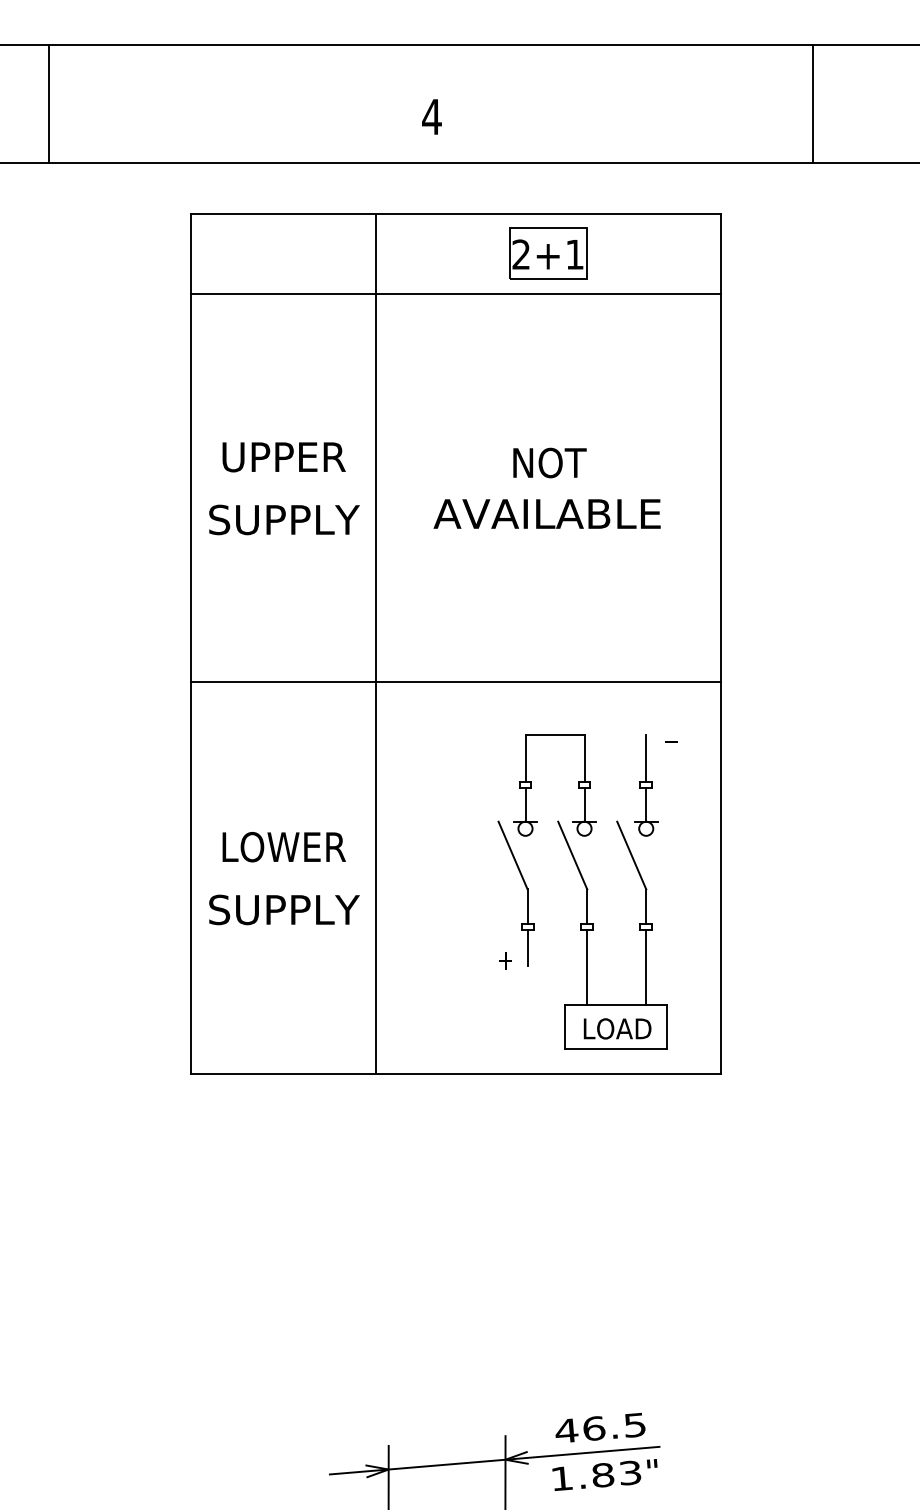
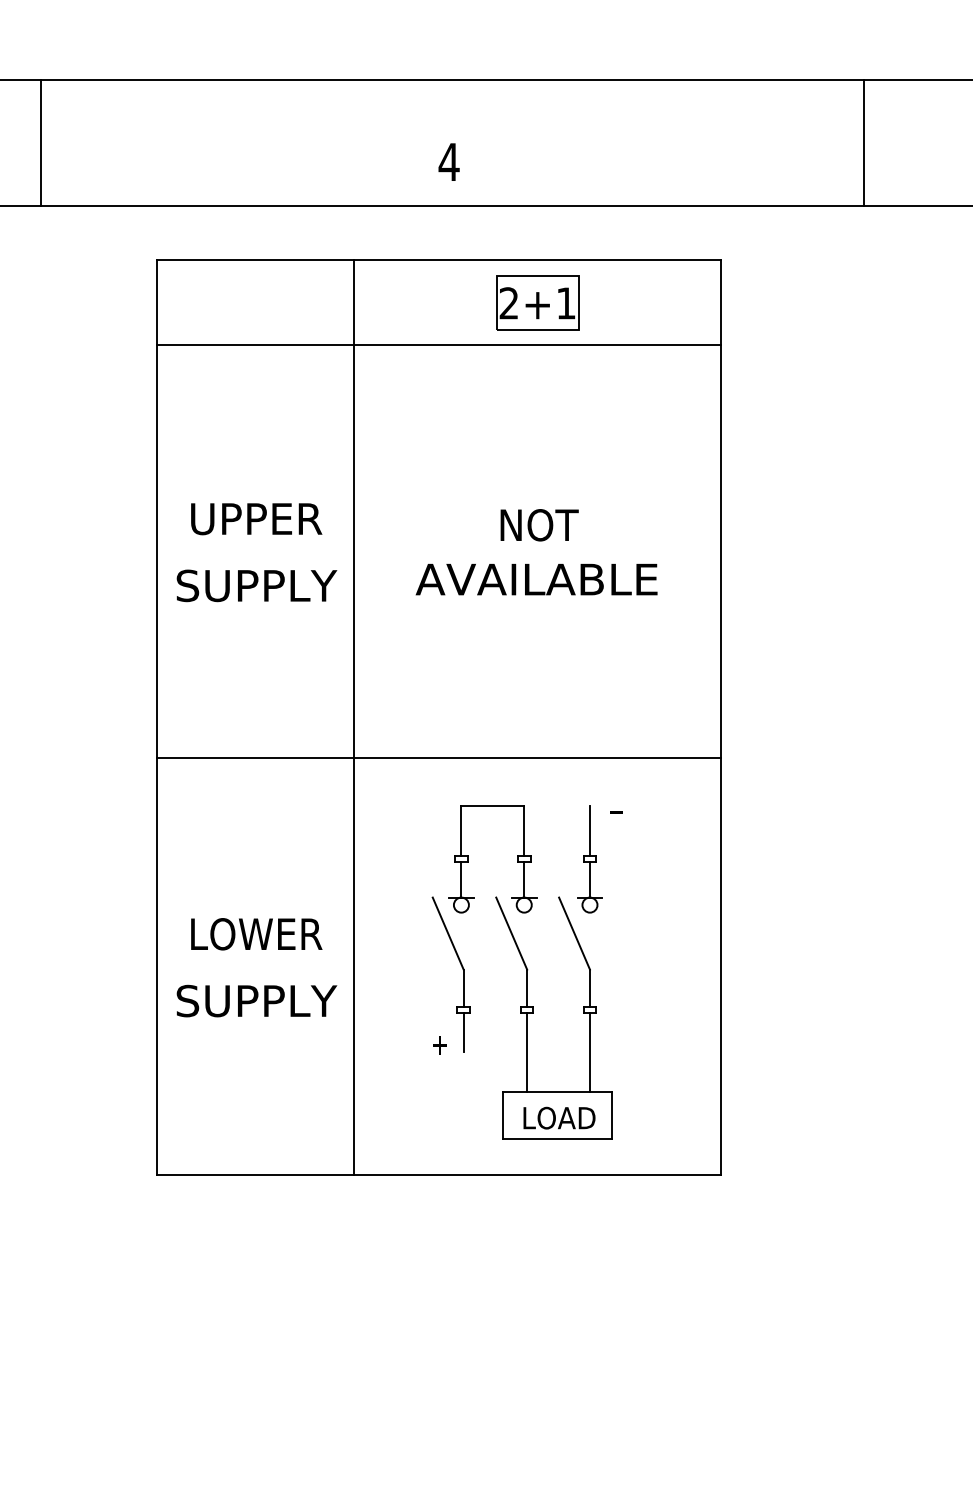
line: (48, 104) -> (40, 143), moved
line: (812, 104) -> (863, 143), moved
text: (431, 116) -> (448, 161), moved
part: (587, 891) -> (527, 971), moved

